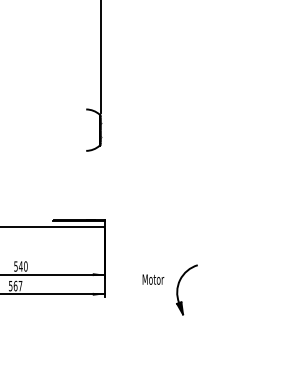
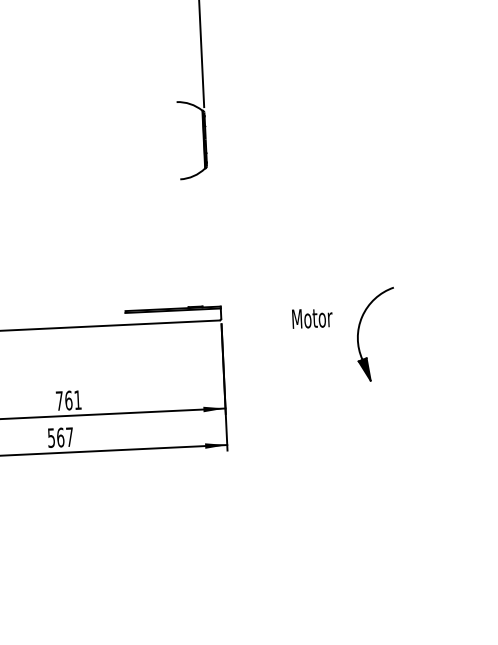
text: (20, 266) -> (67, 400), 540 -> 761
part: (176, 289) -> (356, 334), moved

